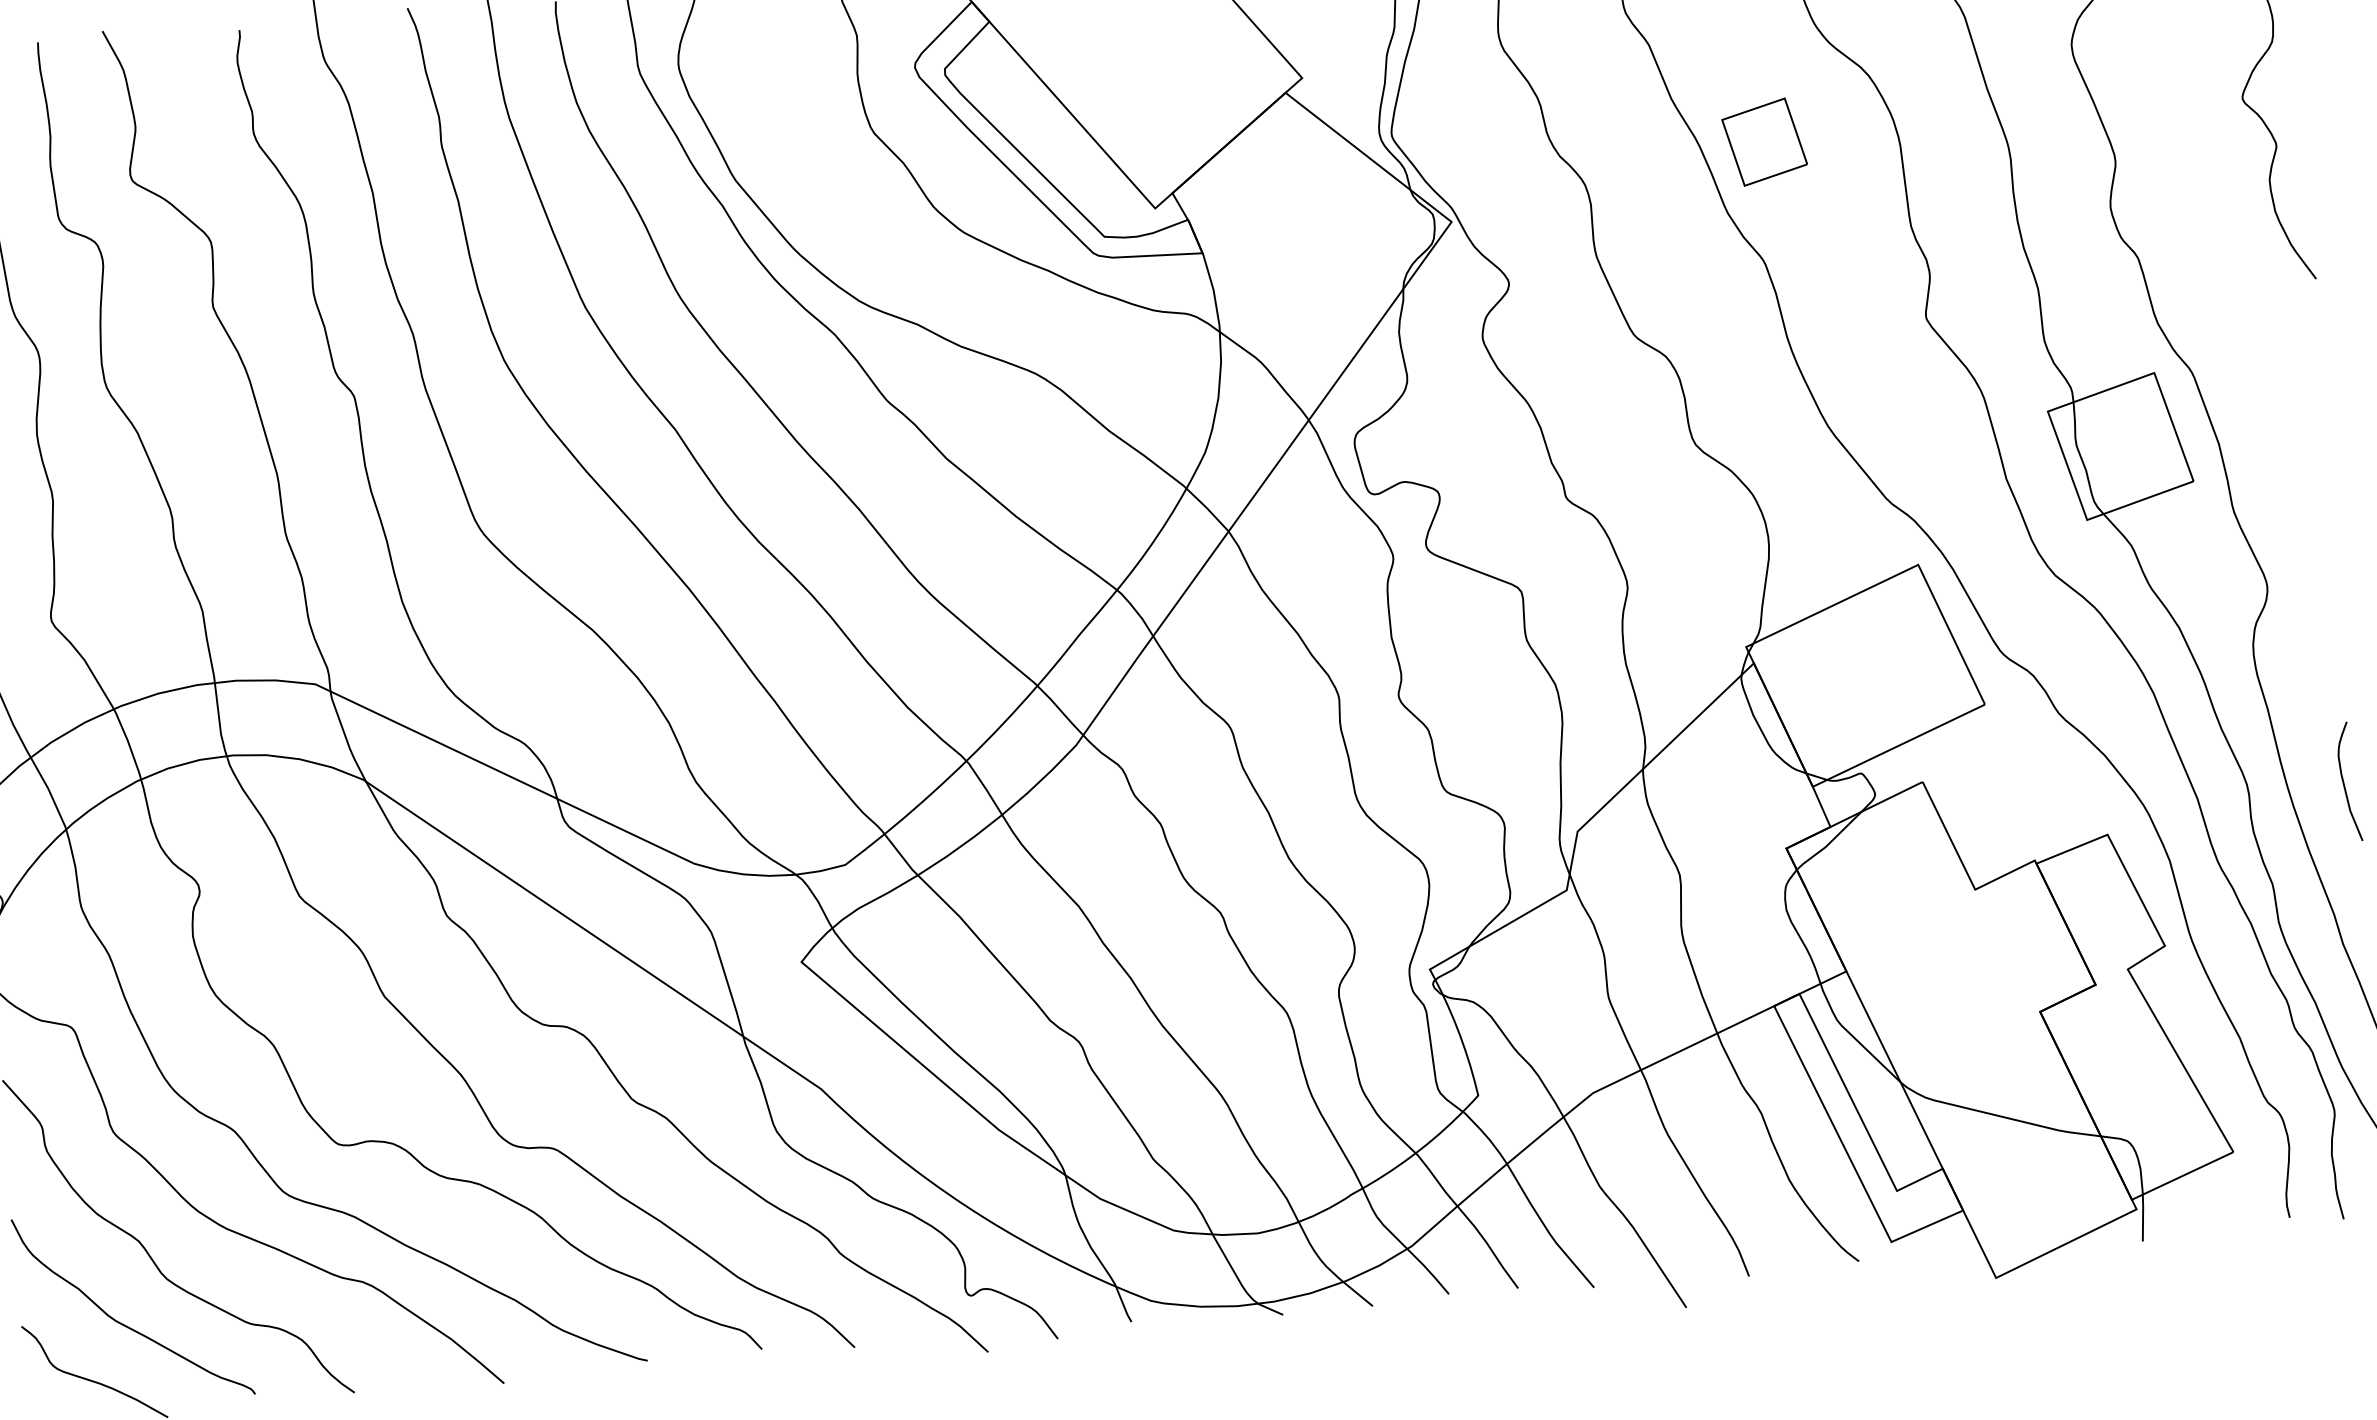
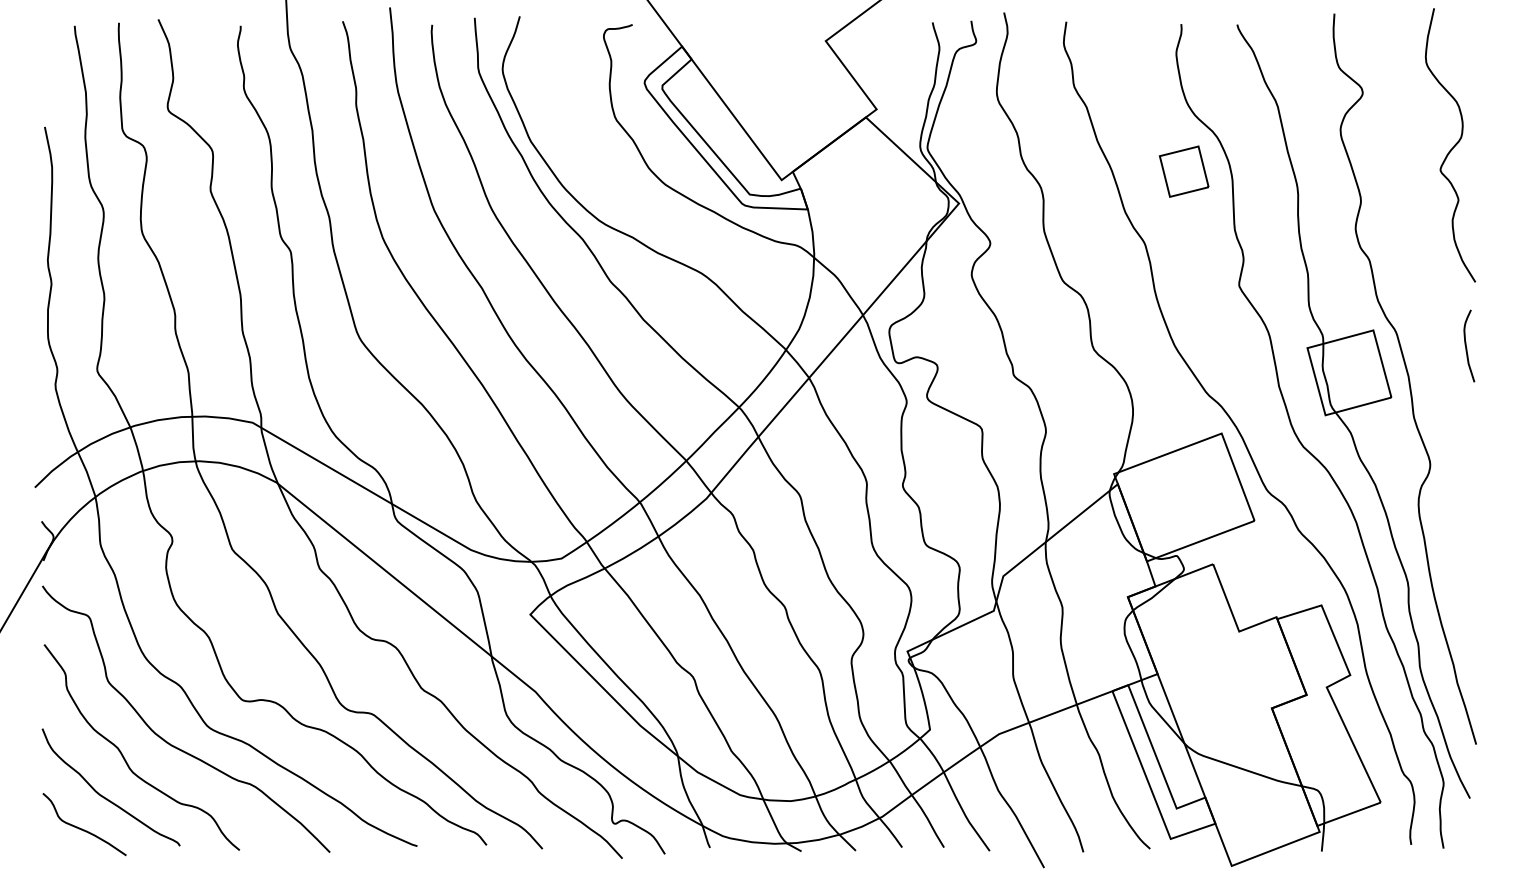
part: (1763, 141) -> (1183, 171), moved
curve: (2344, 781) -> (1466, 345), moved

